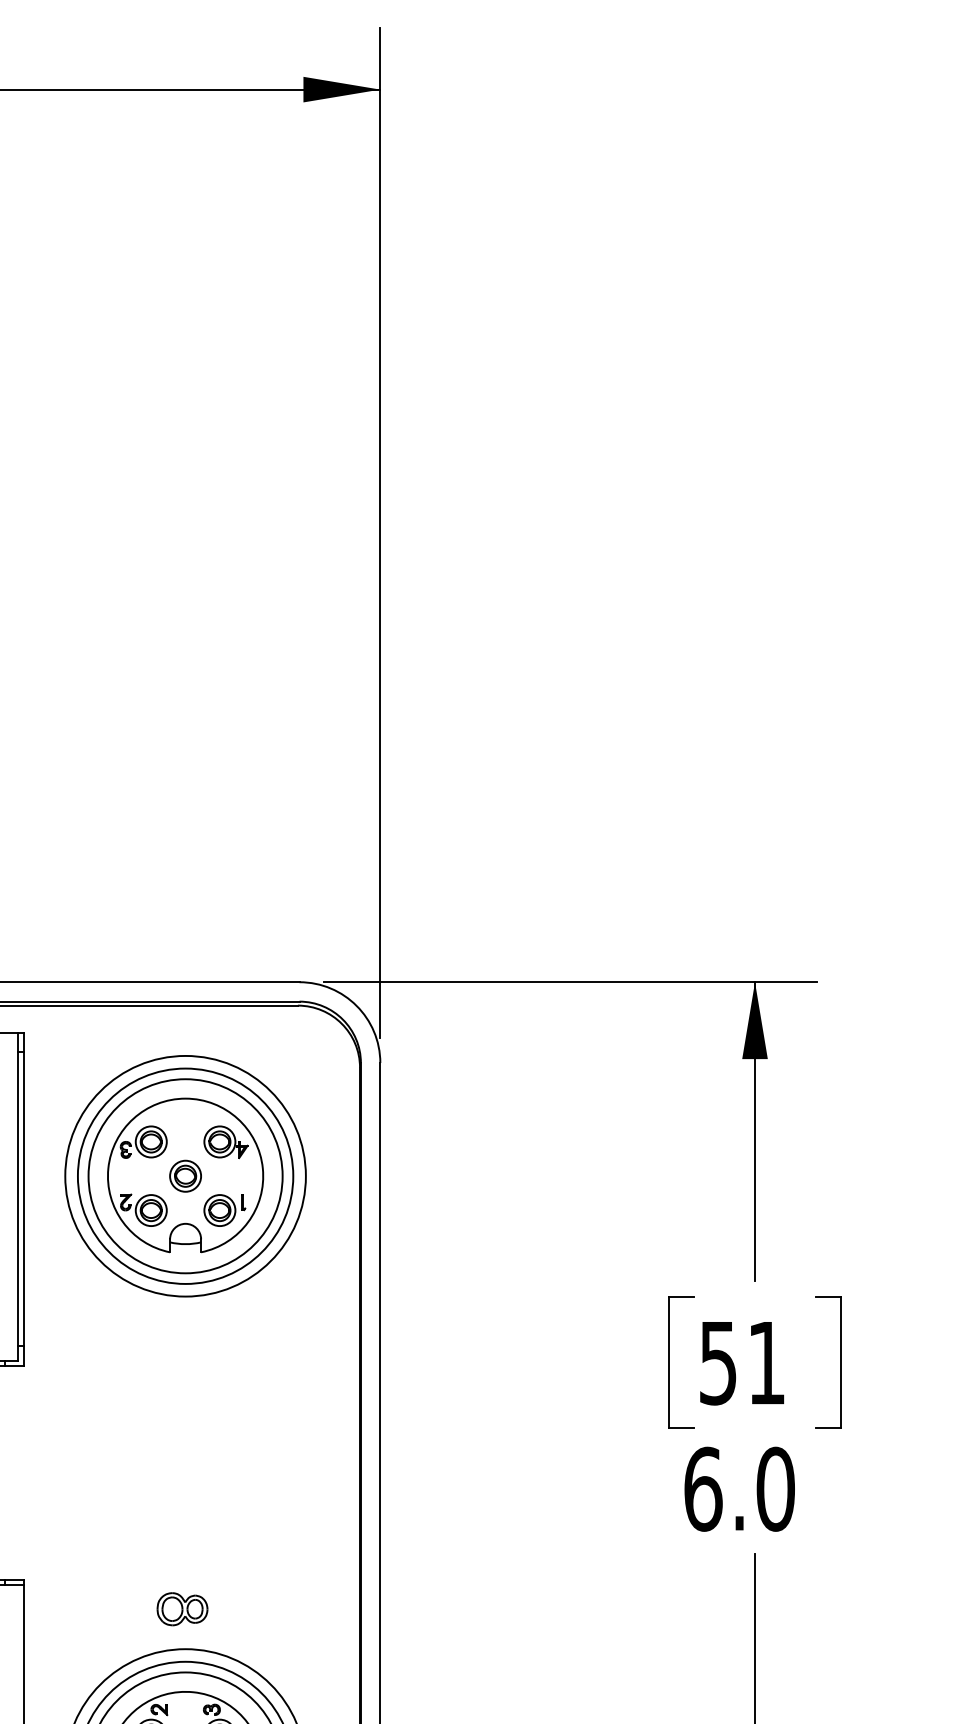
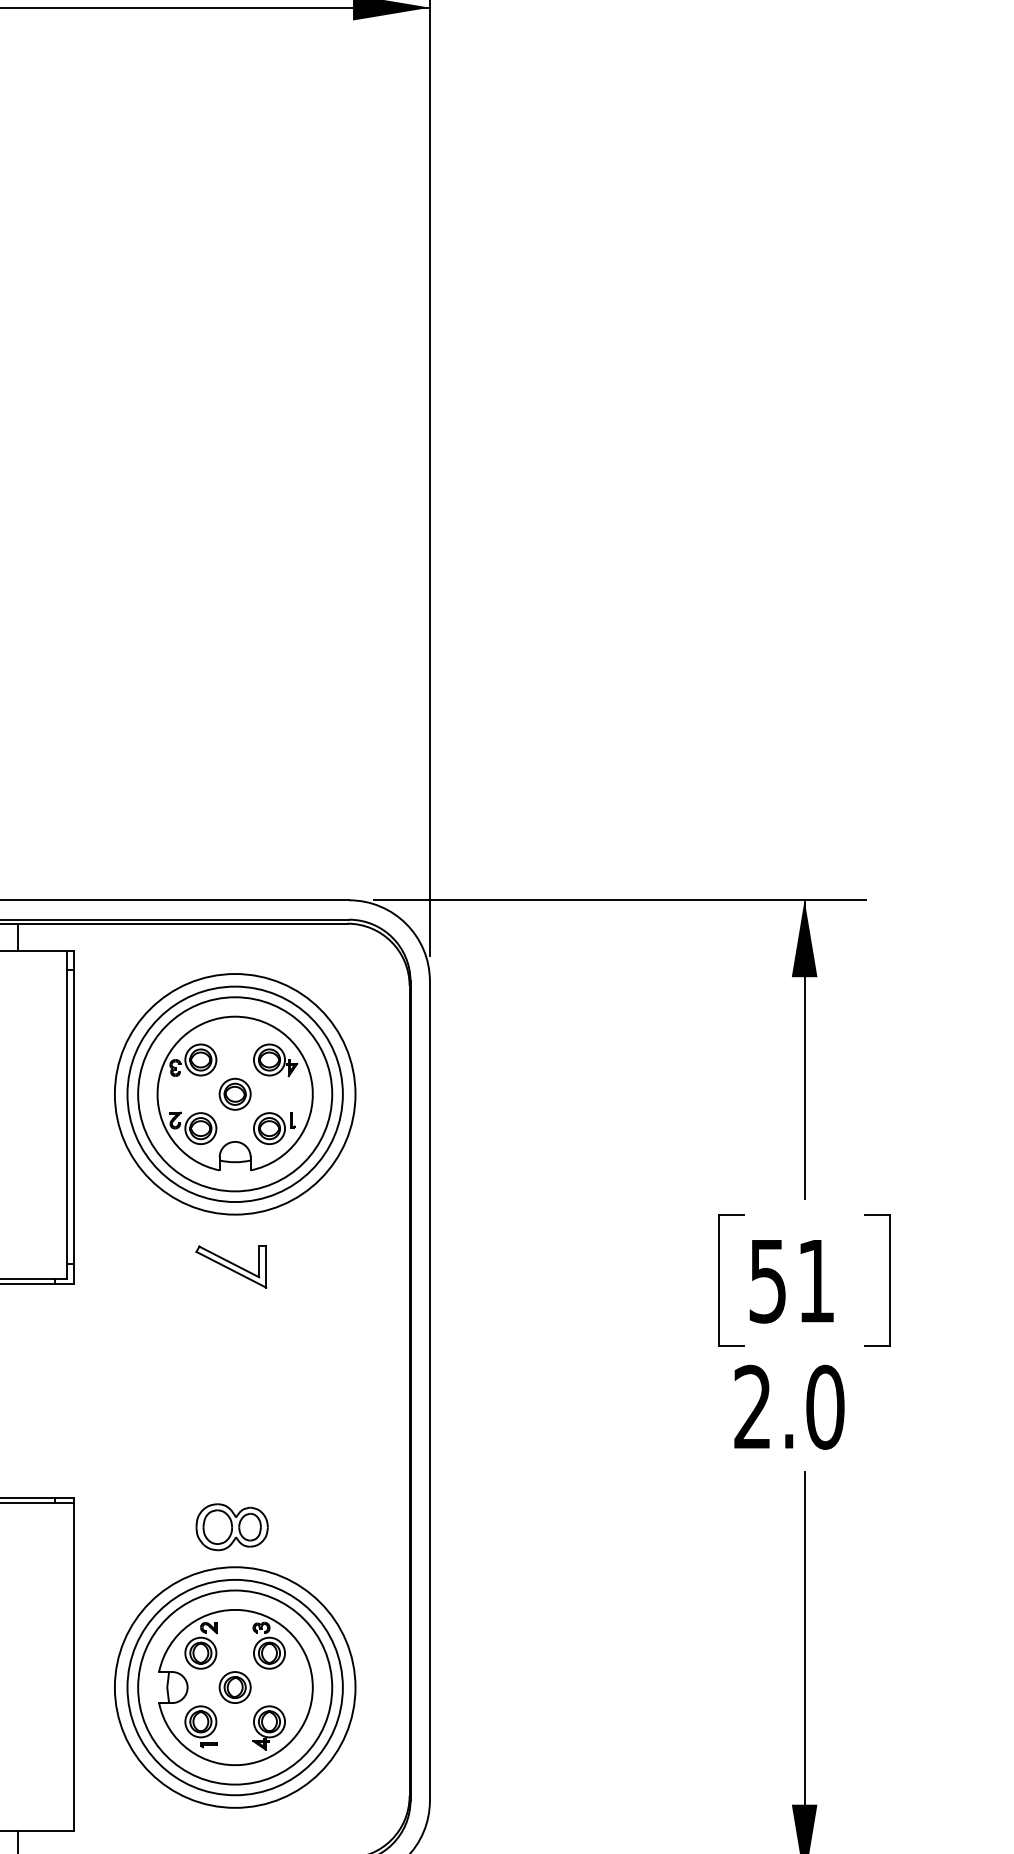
part: (181, 1348) -> (231, 1266), added
text: (703, 1488) -> (753, 1406), 6.0 -> 2.0
part: (181, 1609) -> (231, 1527), size x1.43

